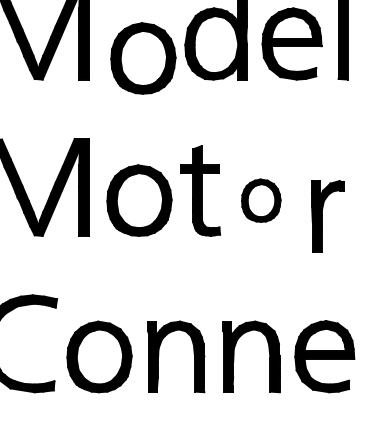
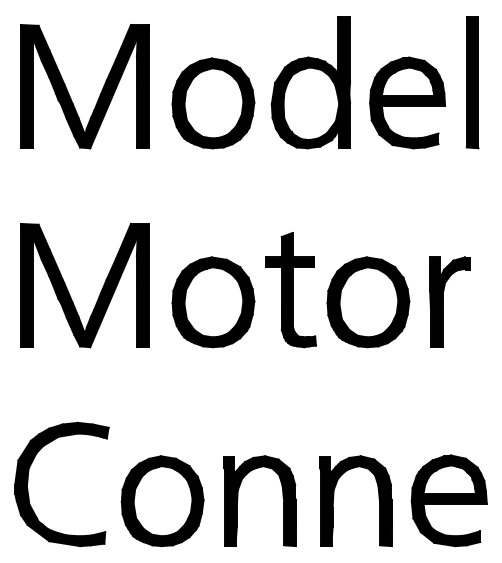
part: (143, 58) -> (213, 103), moved
part: (261, 200) -> (368, 302), size x1.67
part: (327, 215) -> (449, 301), moved

